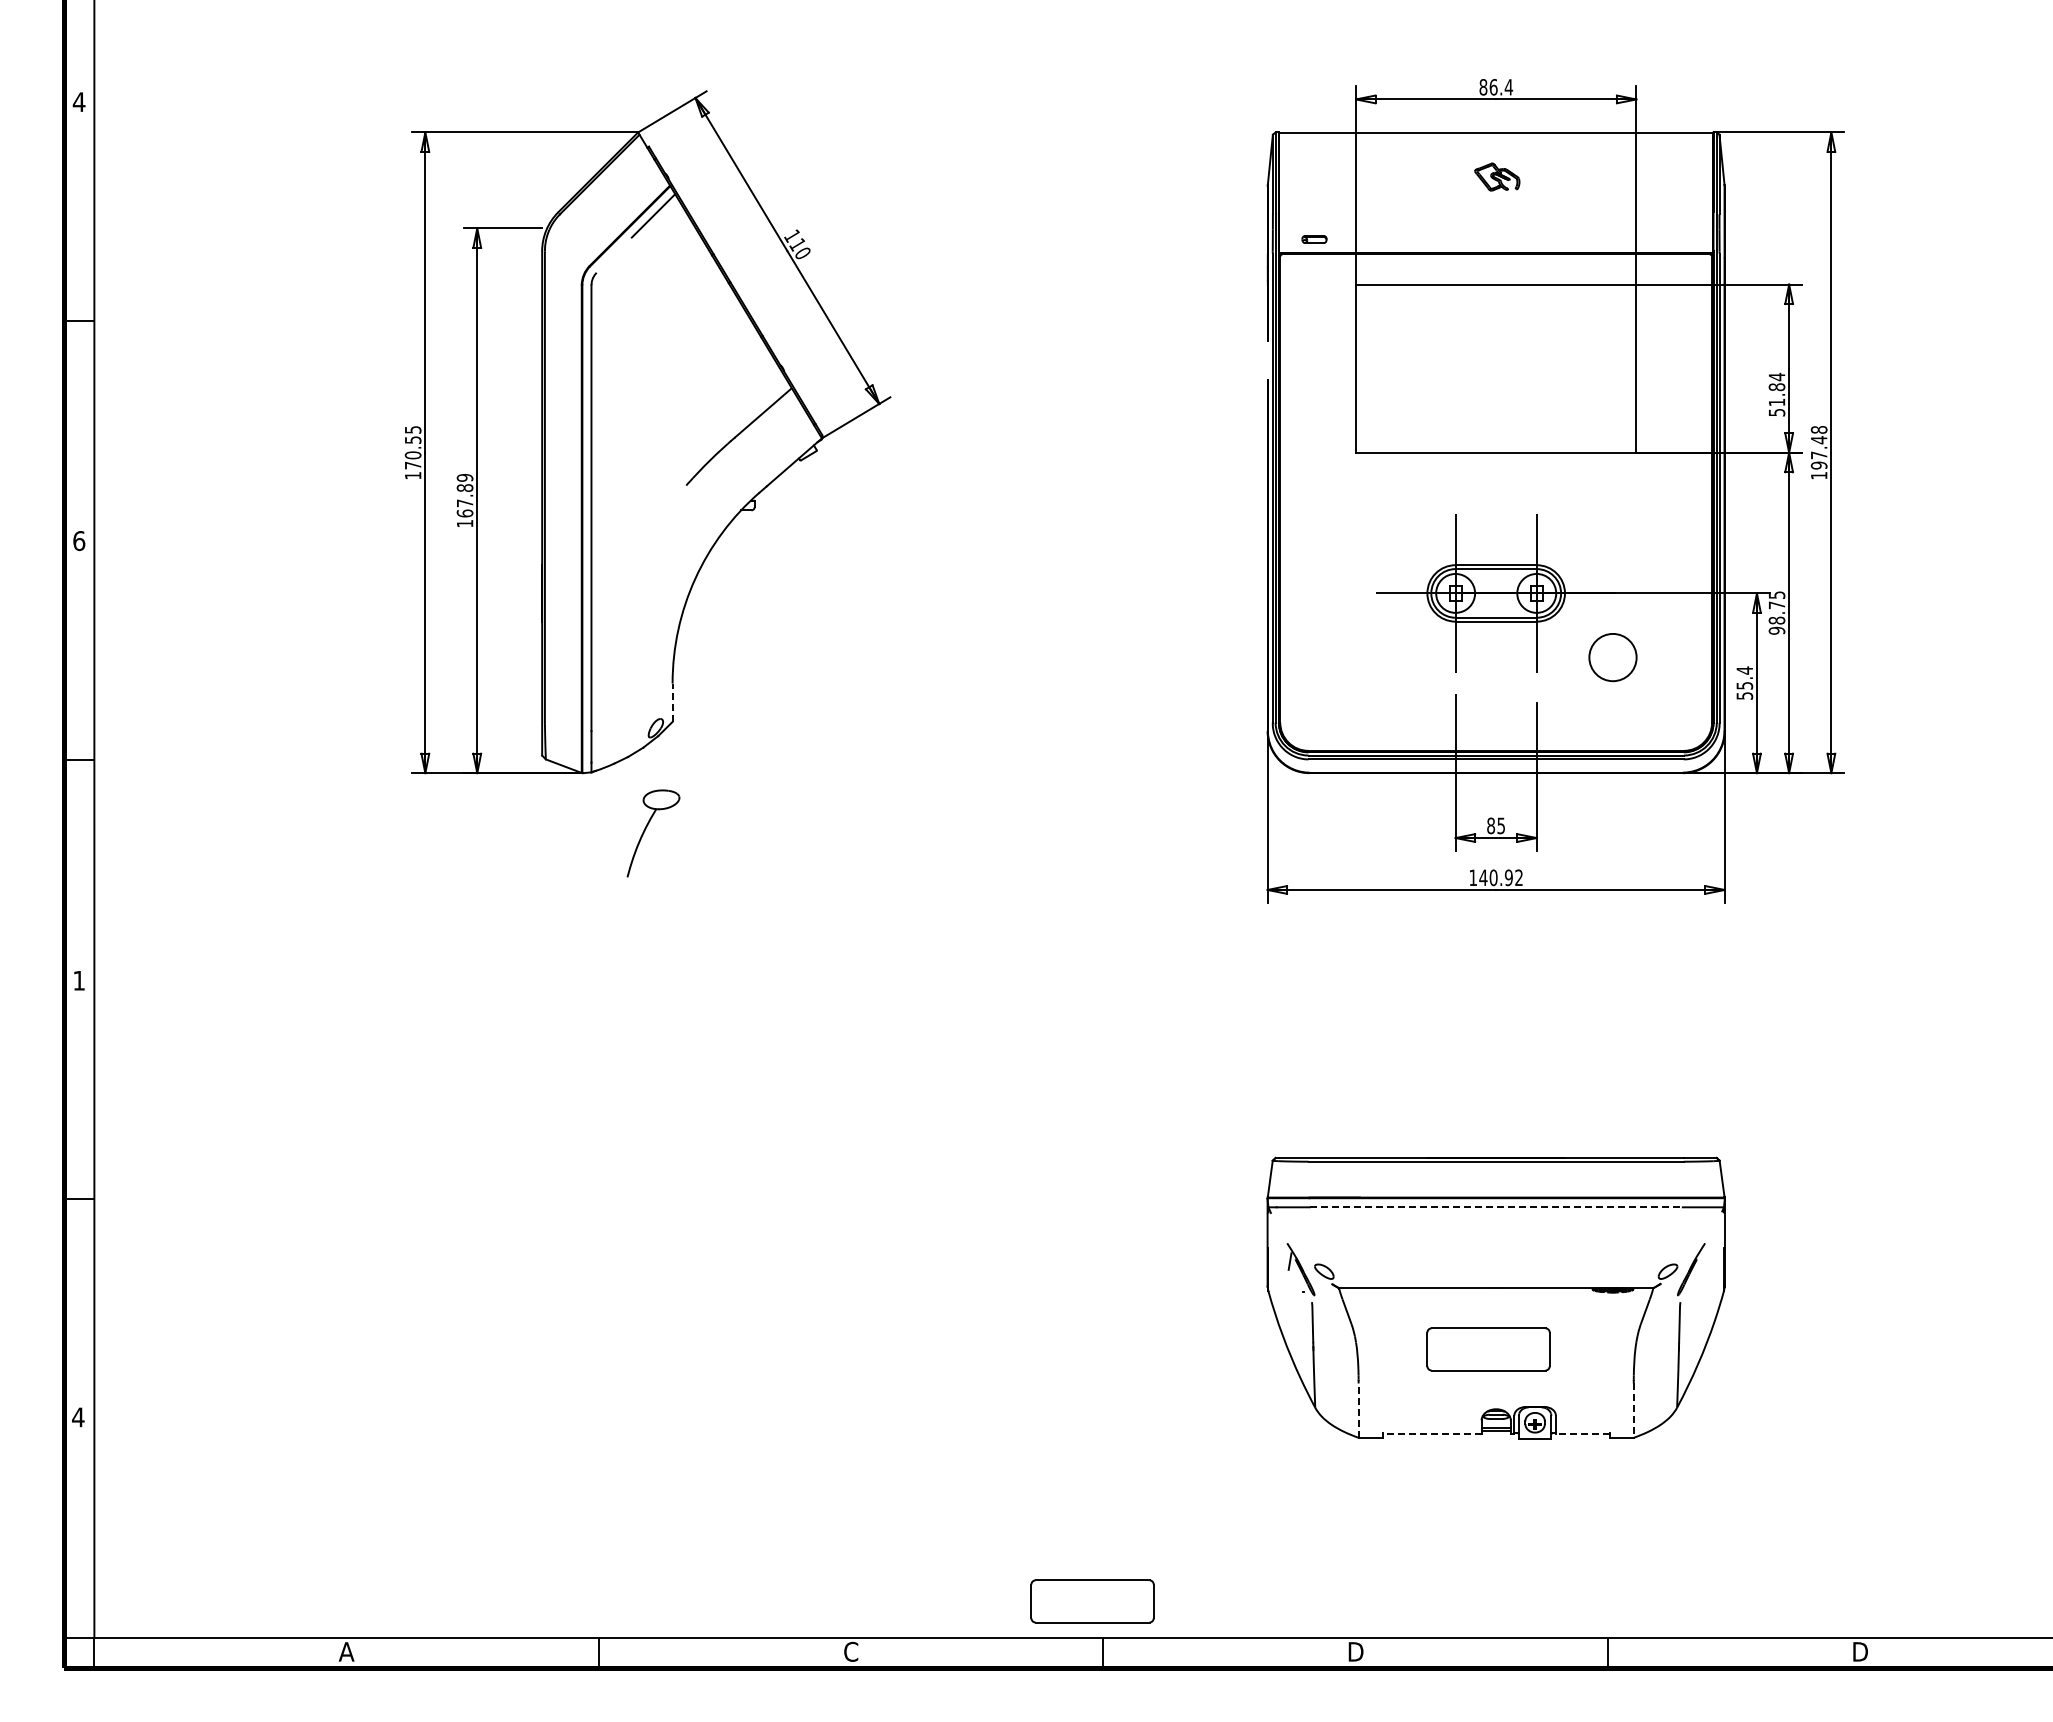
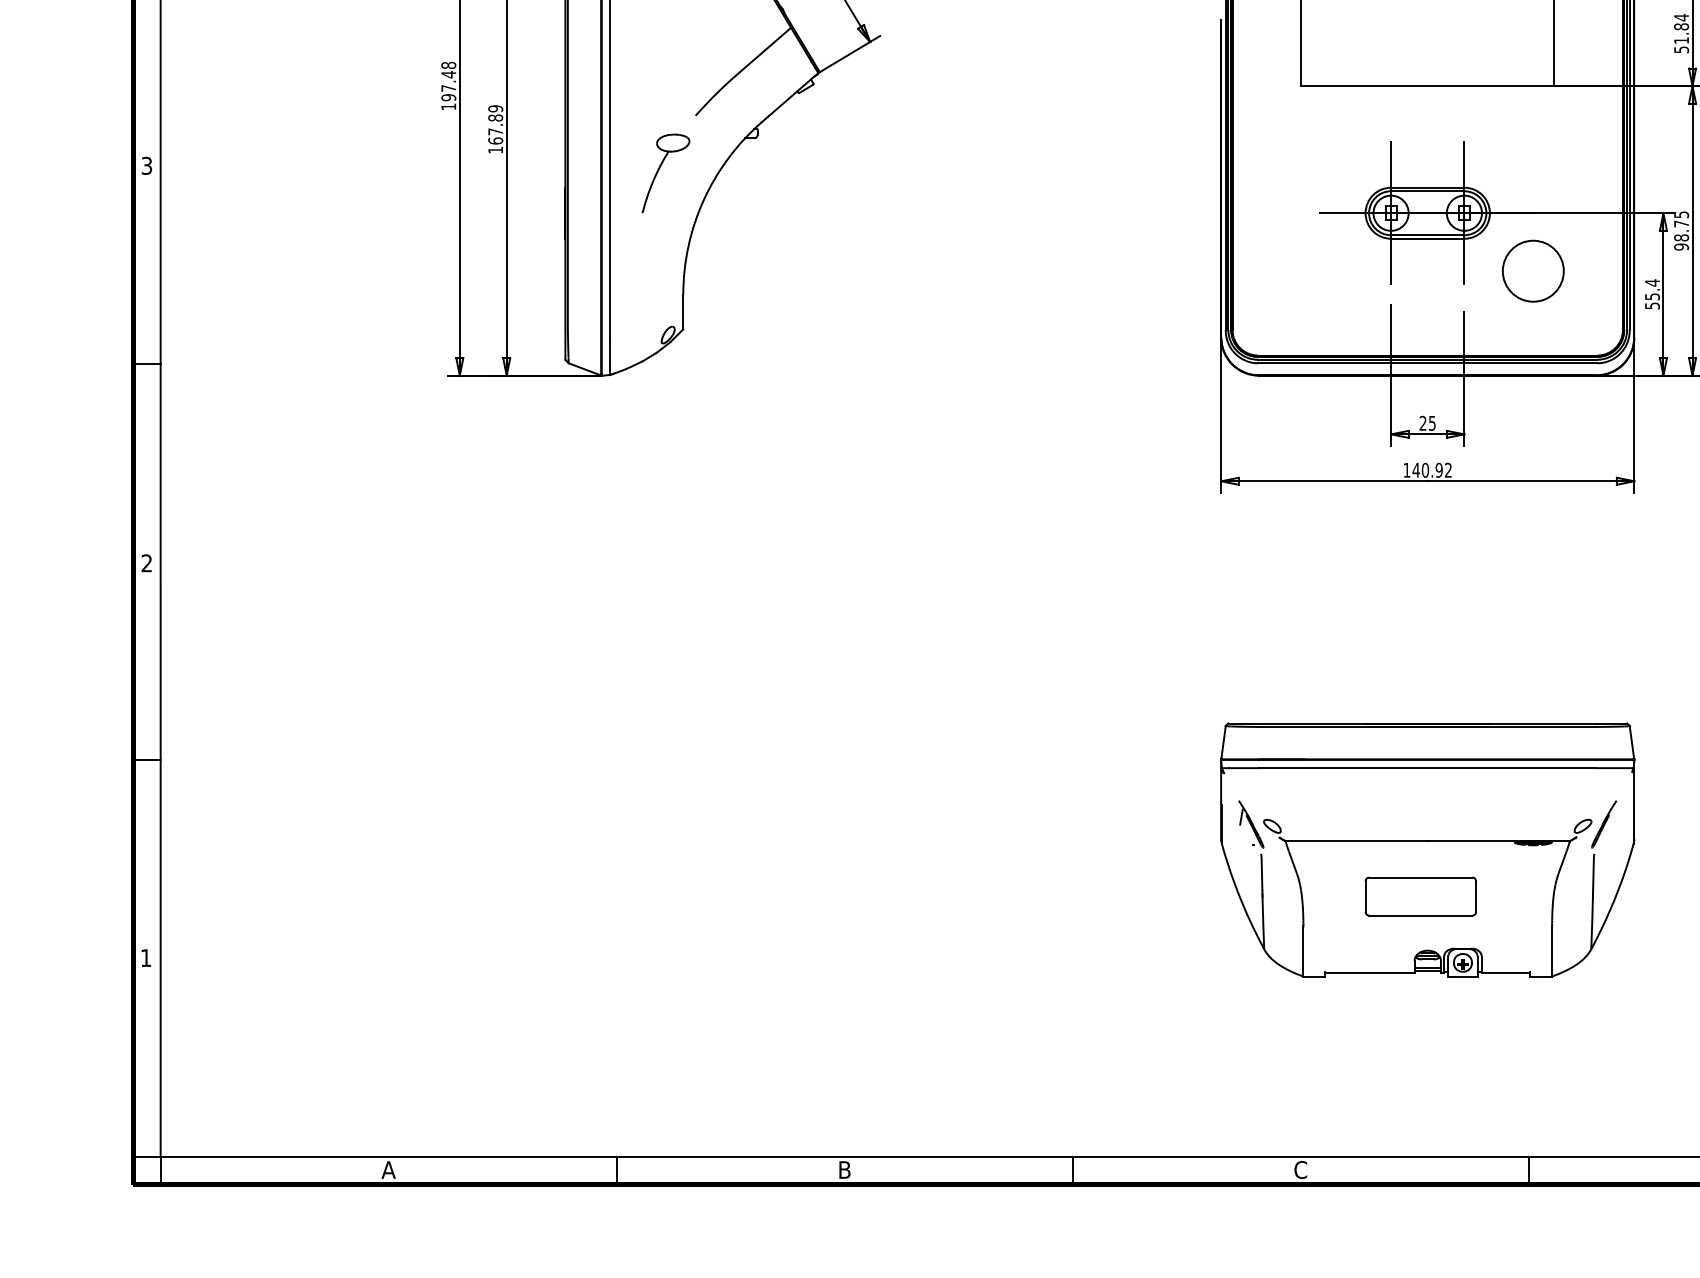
text: (412, 447) -> (448, 81), 170.55 -> 197.48
text: (79, 541) -> (147, 166), 6 -> 3
circle: (1612, 657) -> (1532, 271), size x1.43
line: (672, 702) -> (683, 311), dashed -> solid
text: (1491, 825) -> (1423, 423), 85 -> 25
part: (646, 829) -> (659, 169), moved
text: (78, 980) -> (146, 563), 1 -> 2
line: (1496, 1207) -> (1428, 768), dashed -> solid
line: (1358, 1410) -> (1303, 951), dashed -> solid
line: (1633, 1410) -> (1551, 951), dashed -> solid
text: (78, 1417) -> (146, 958), 4 -> 1
line: (1431, 1434) -> (1369, 973), dashed -> solid
line: (1582, 1434) -> (1505, 973), dashed -> solid
part: (1092, 1601) -> (1062, 1124), removed
text: (851, 1651) -> (845, 1169), C -> B
text: (1355, 1651) -> (1300, 1169), D -> C

